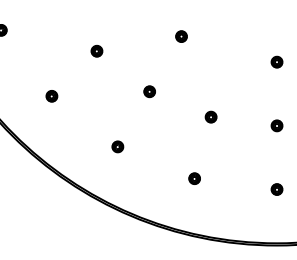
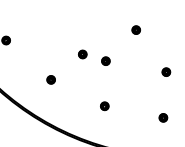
part: (181, 36) -> (136, 30), moved
part: (96, 51) -> (82, 54), moved
part: (149, 91) -> (105, 61), moved

